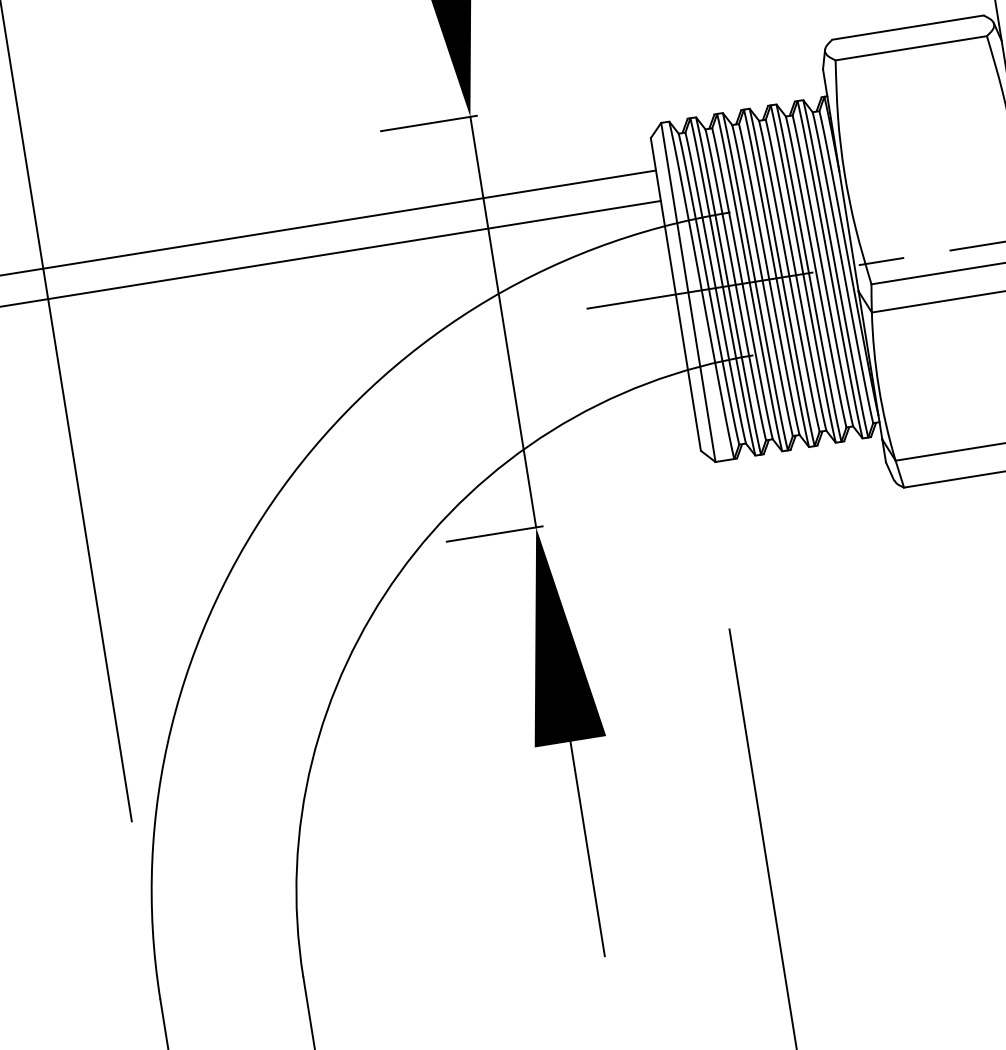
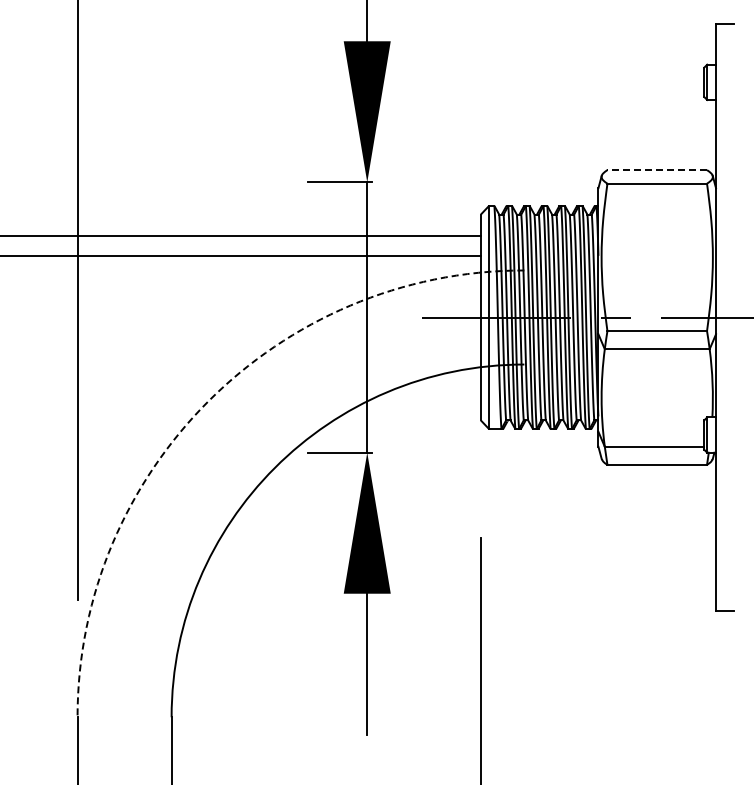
line: (908, 28) -> (657, 170), solid -> dashed
arc: (282, 488) -> (208, 401), solid -> dashed

